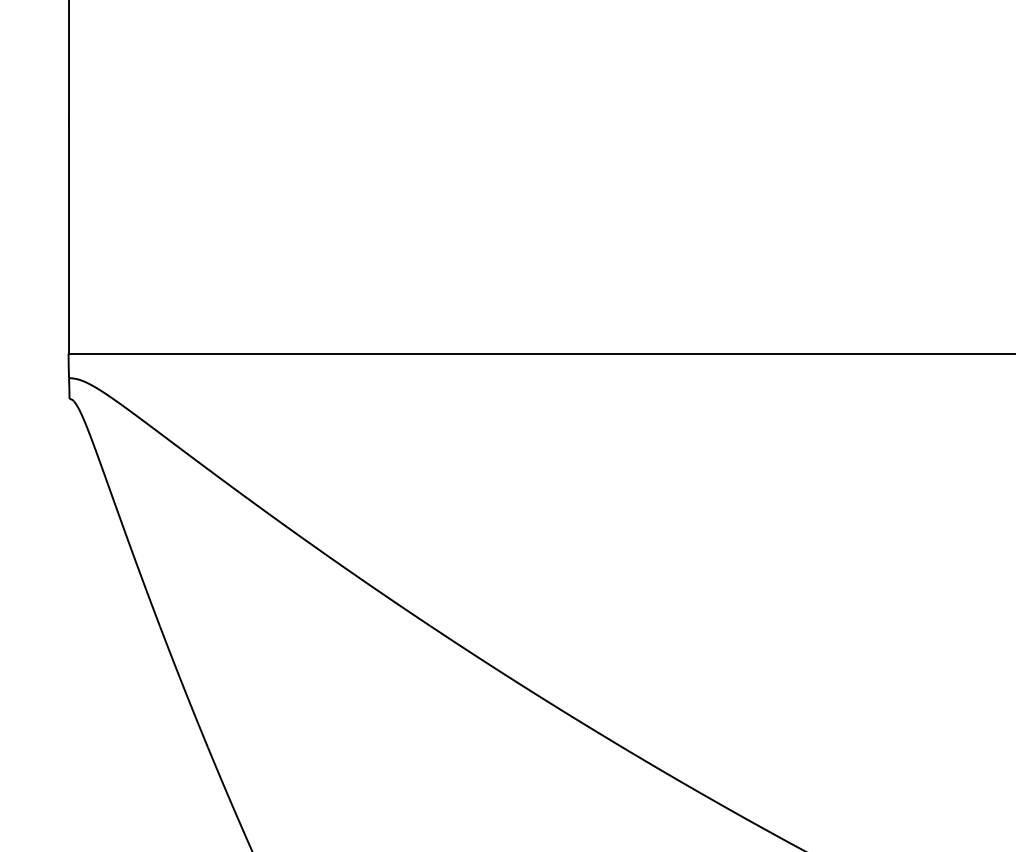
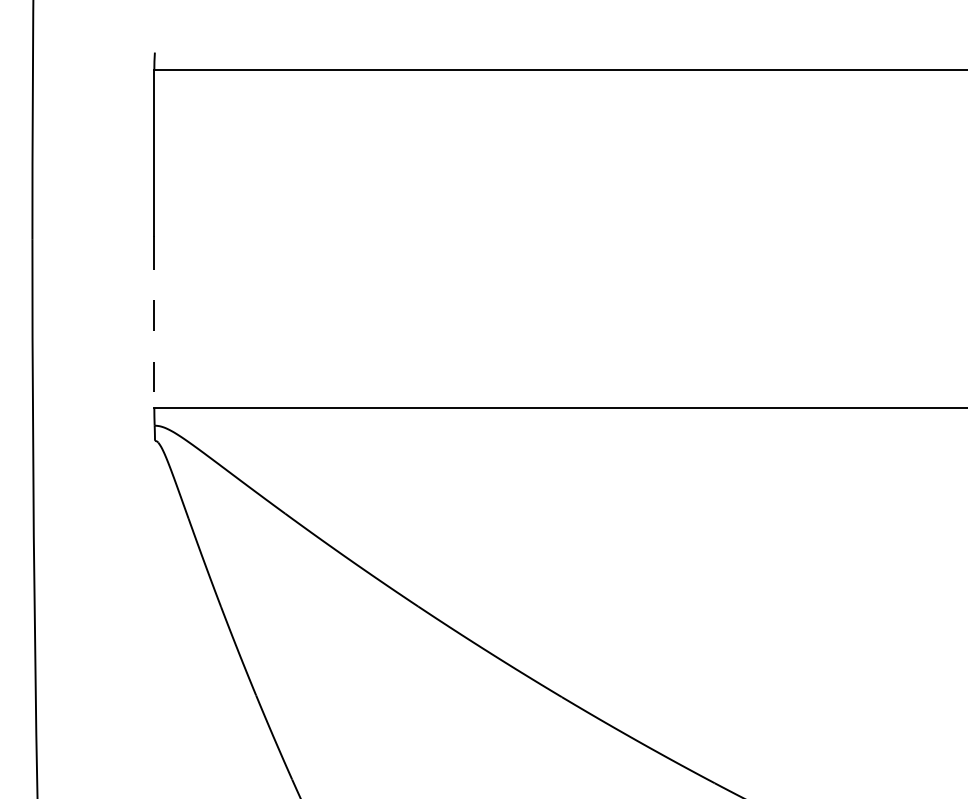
line: (68, 238) -> (154, 323), solid -> dashed

